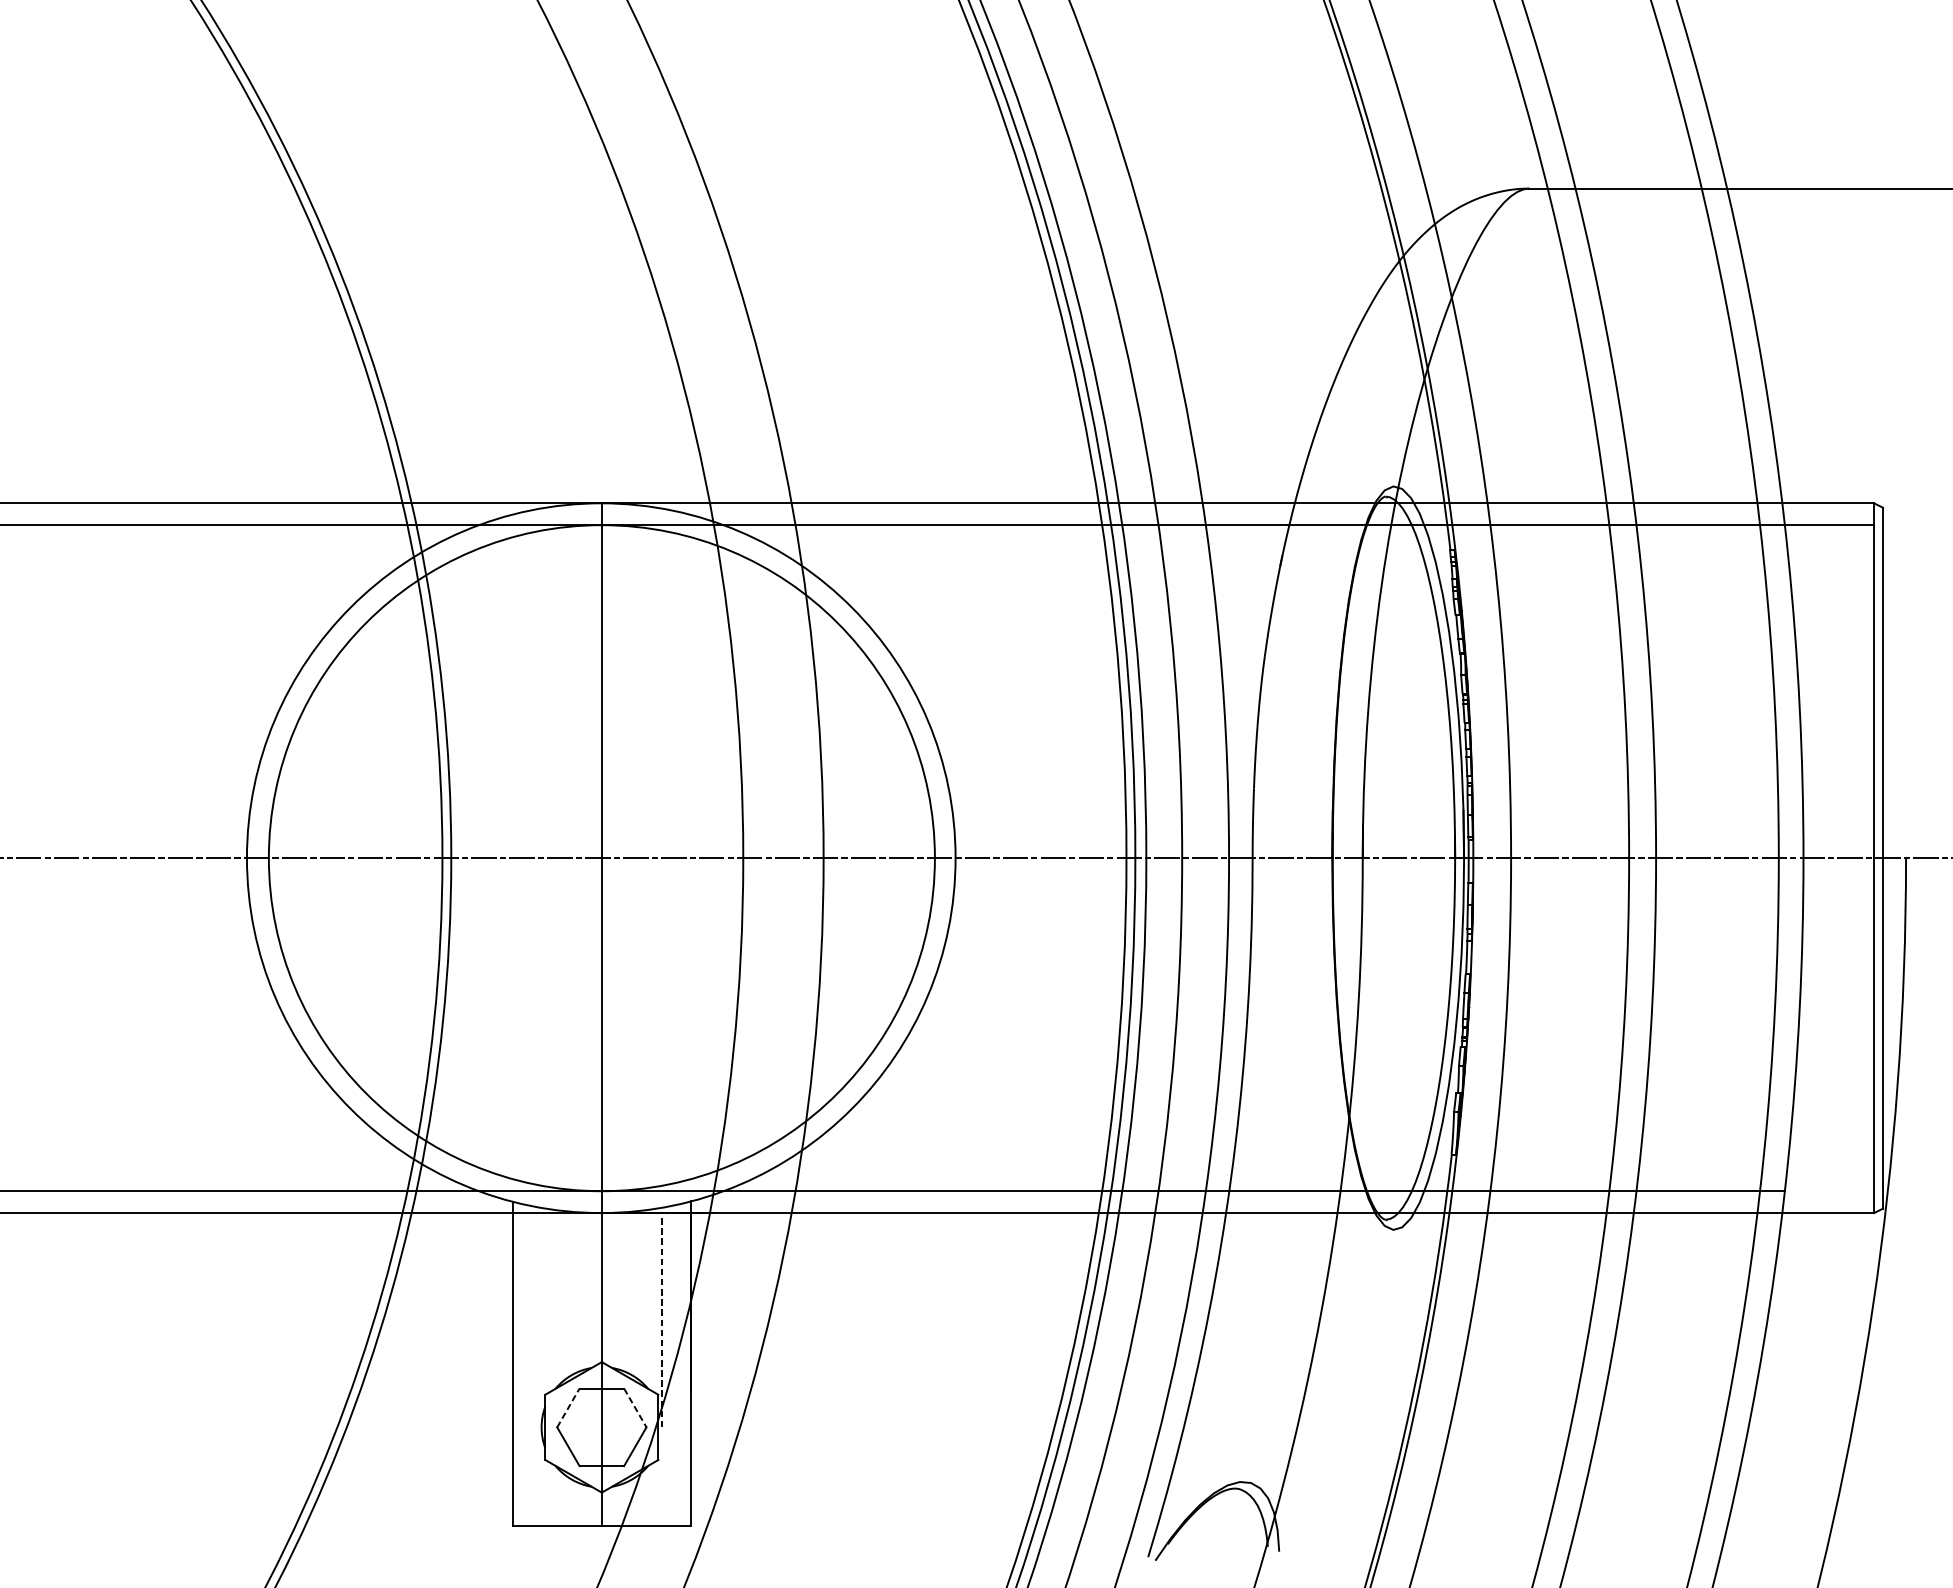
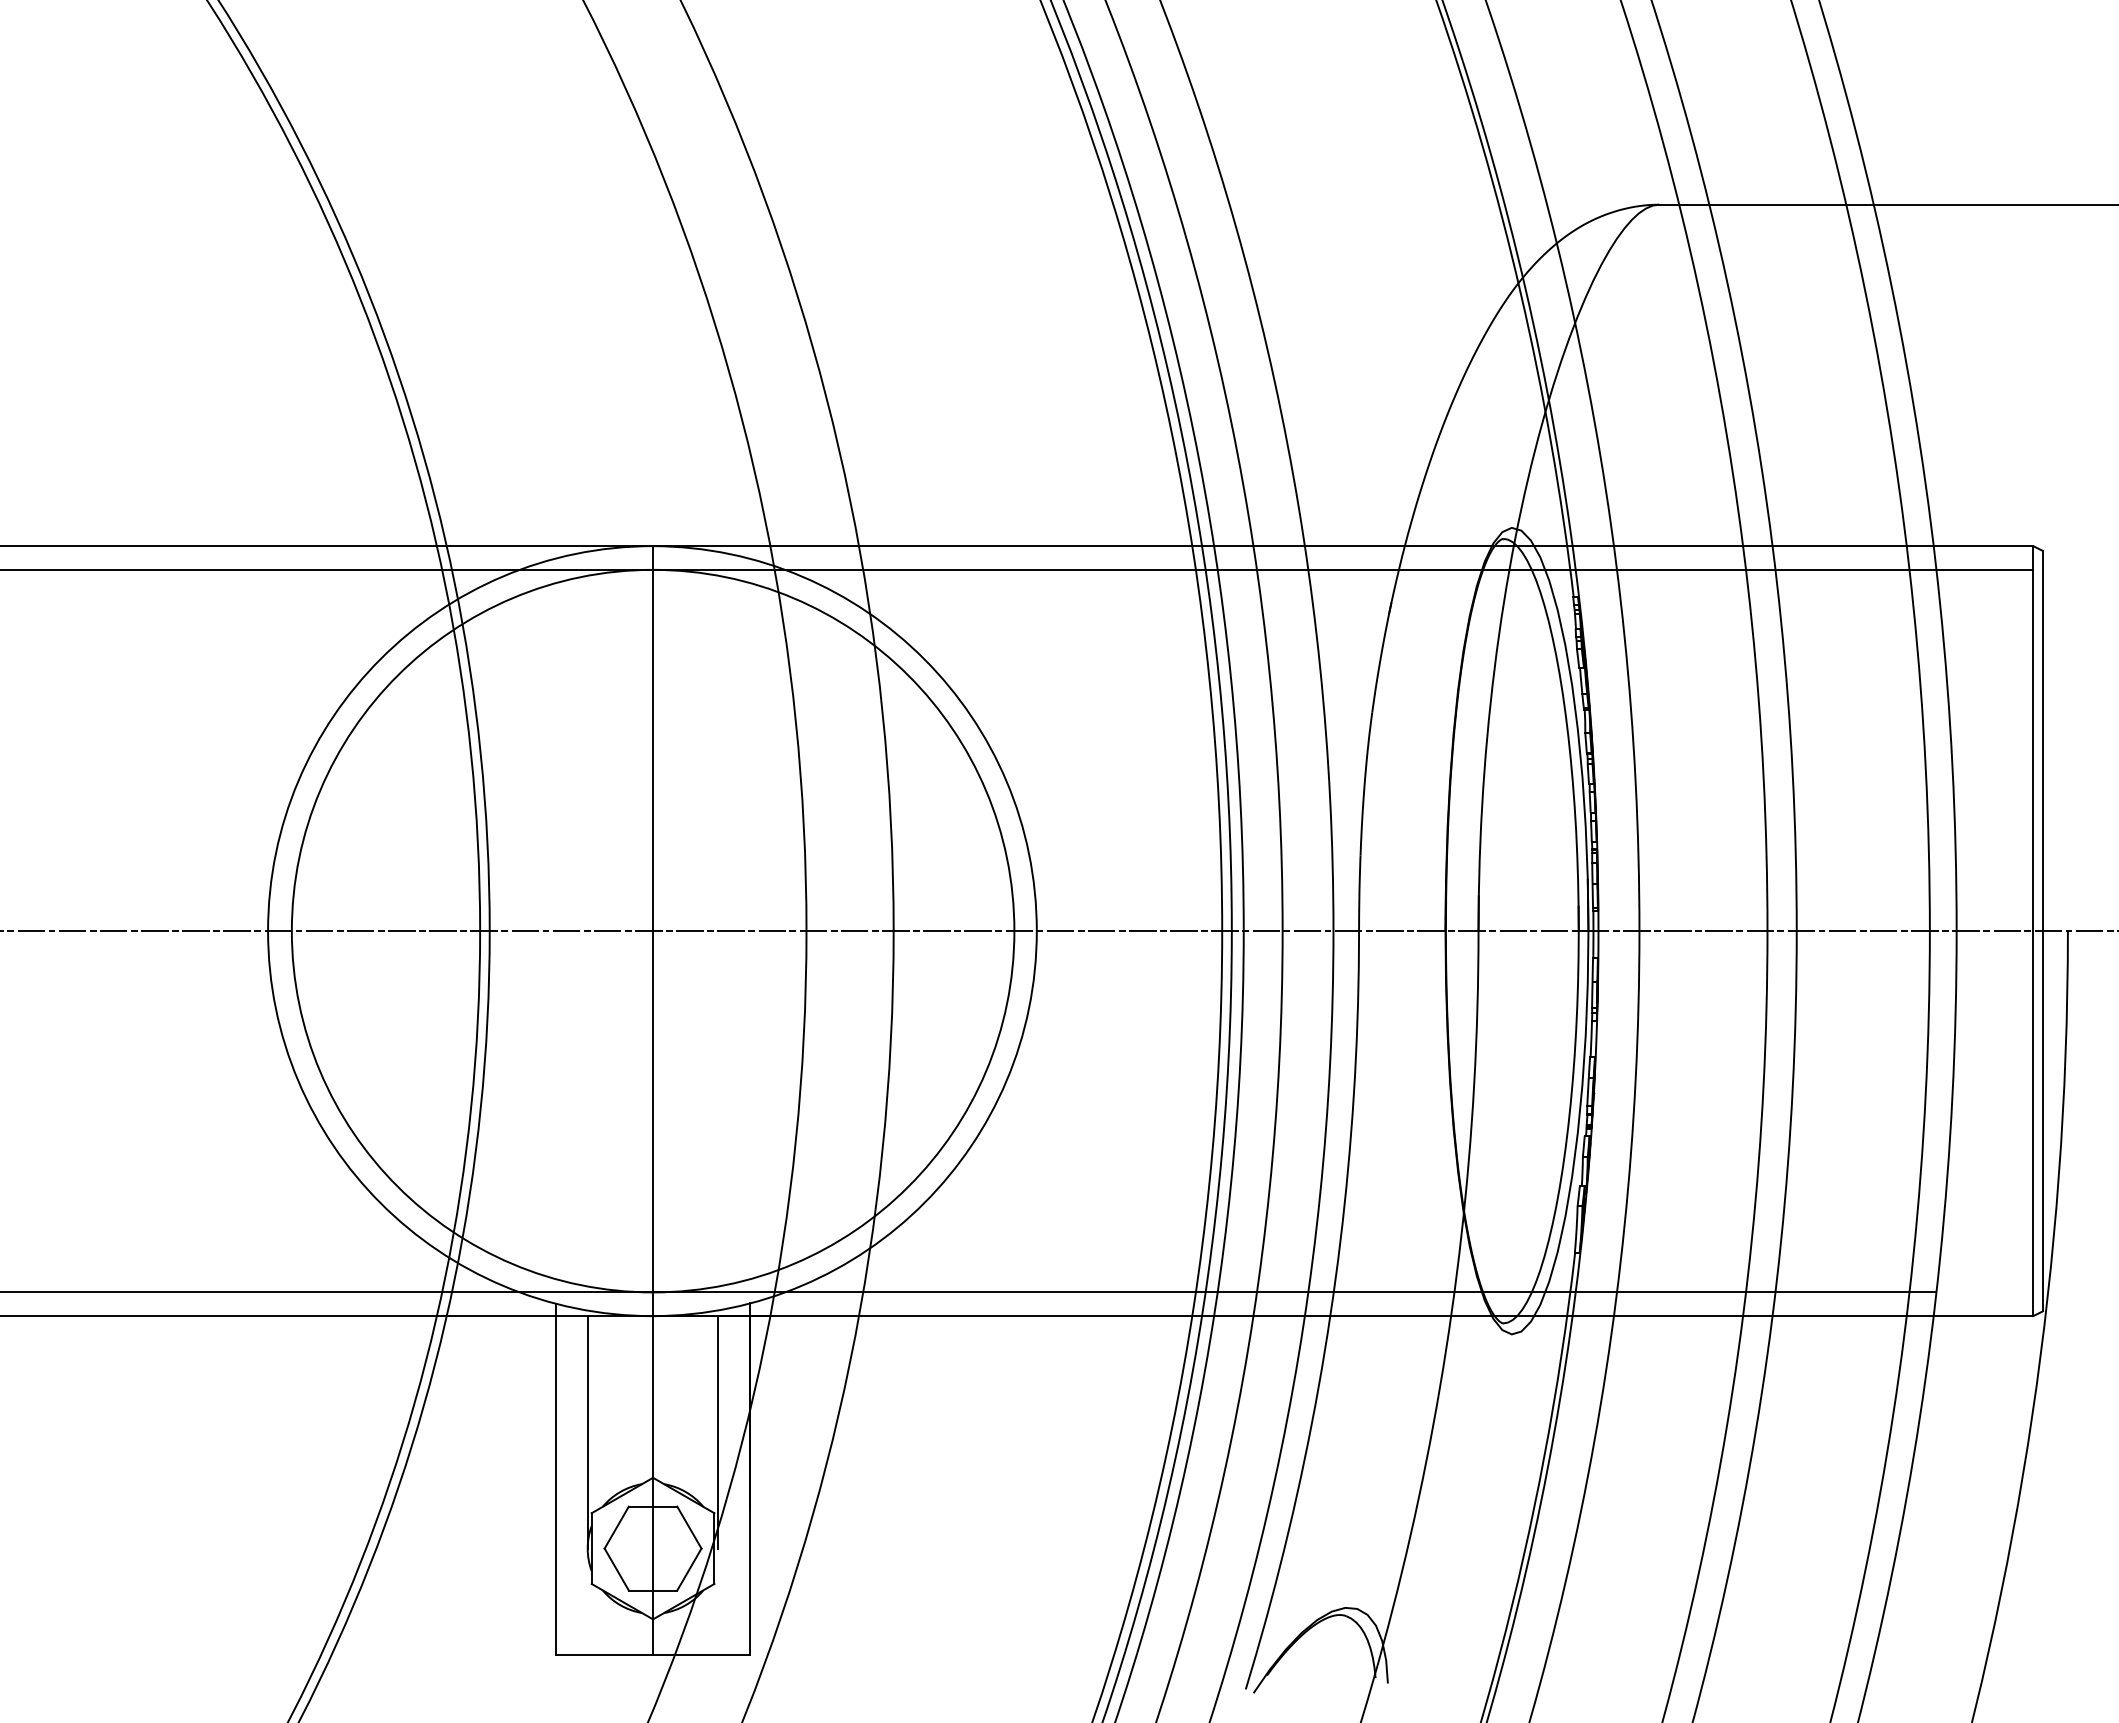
line: (662, 1319) -> (718, 1431), dashed -> solid
line: (541, 1320) -> (587, 1432), added
line: (568, 1407) -> (616, 1527), dashed -> solid
line: (635, 1408) -> (689, 1528), dashed -> solid

